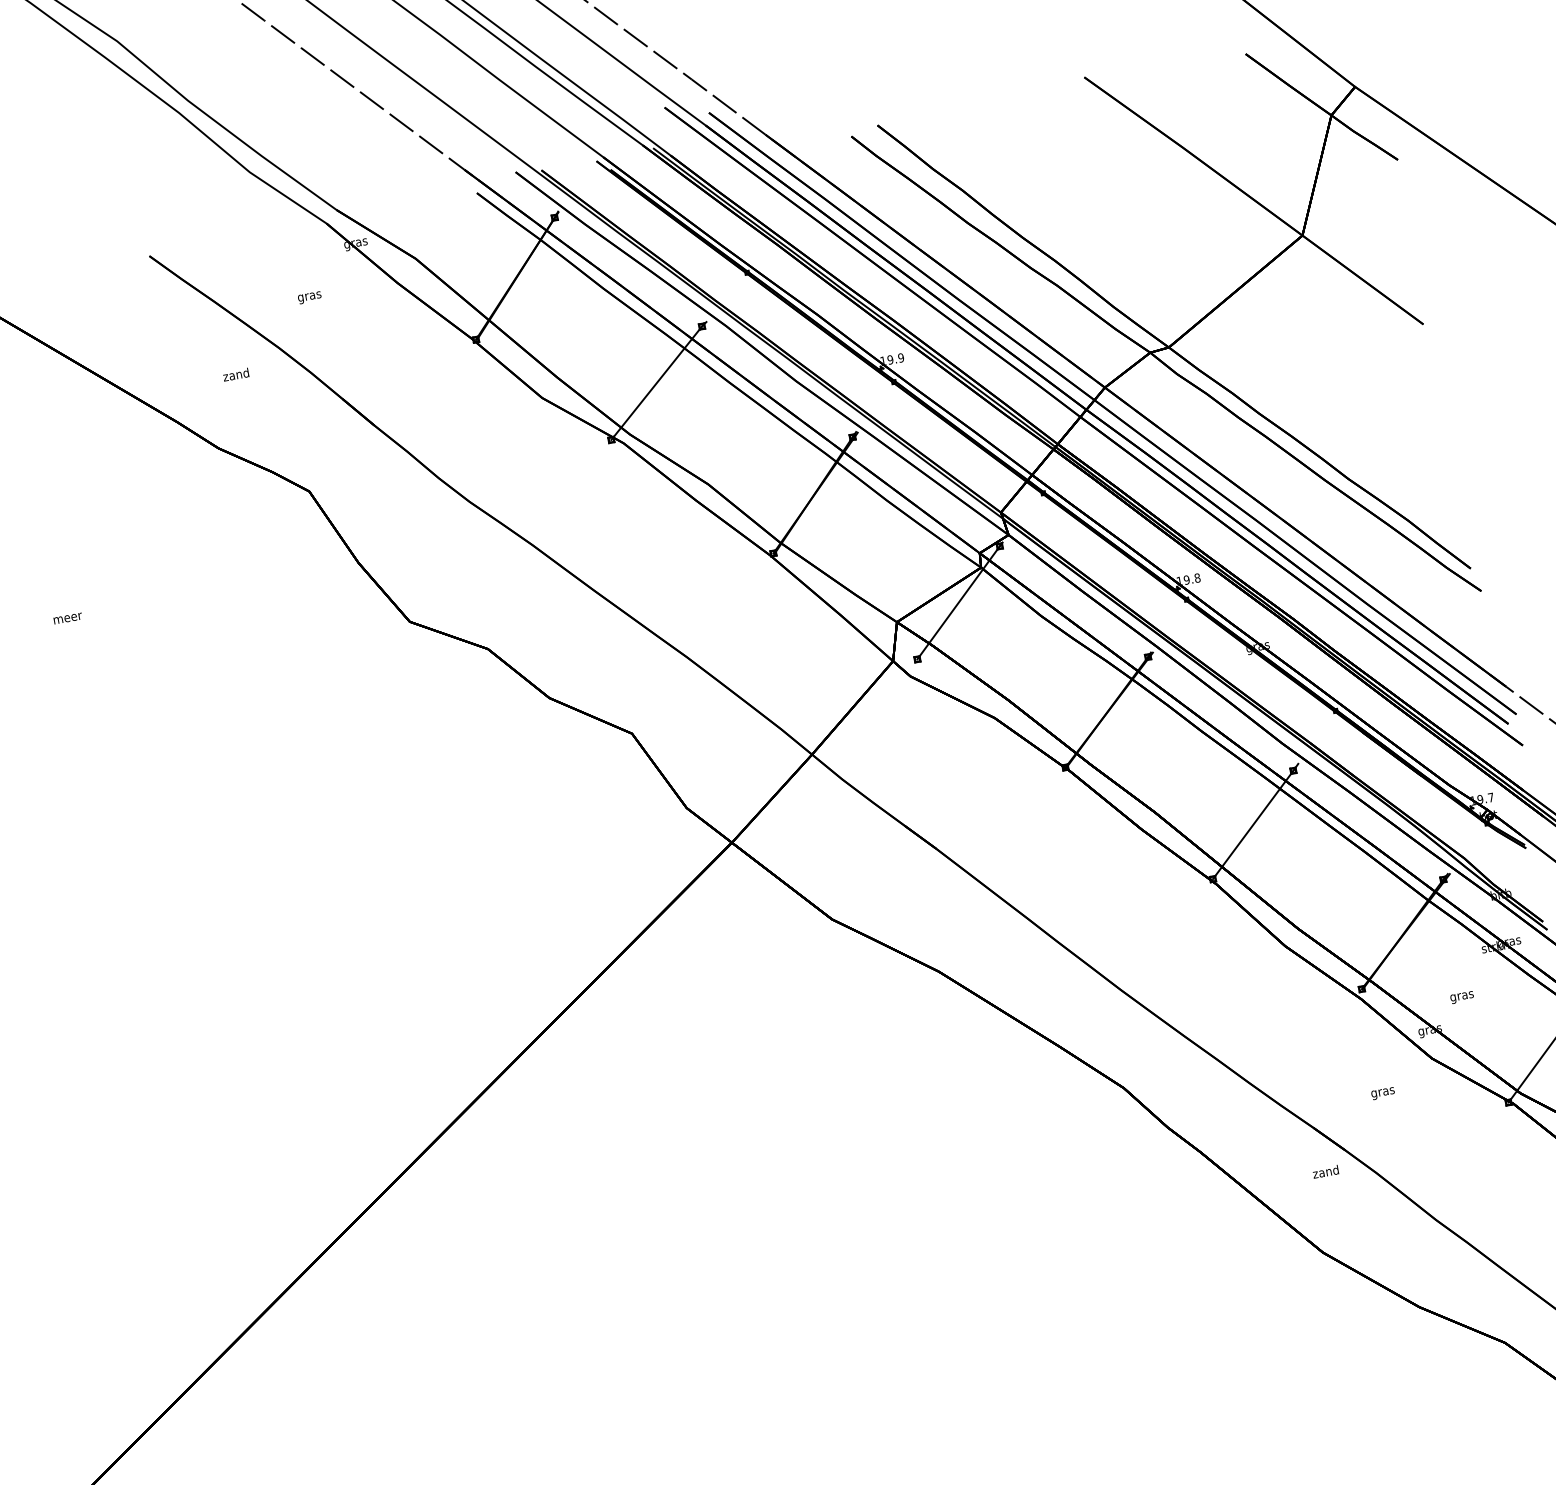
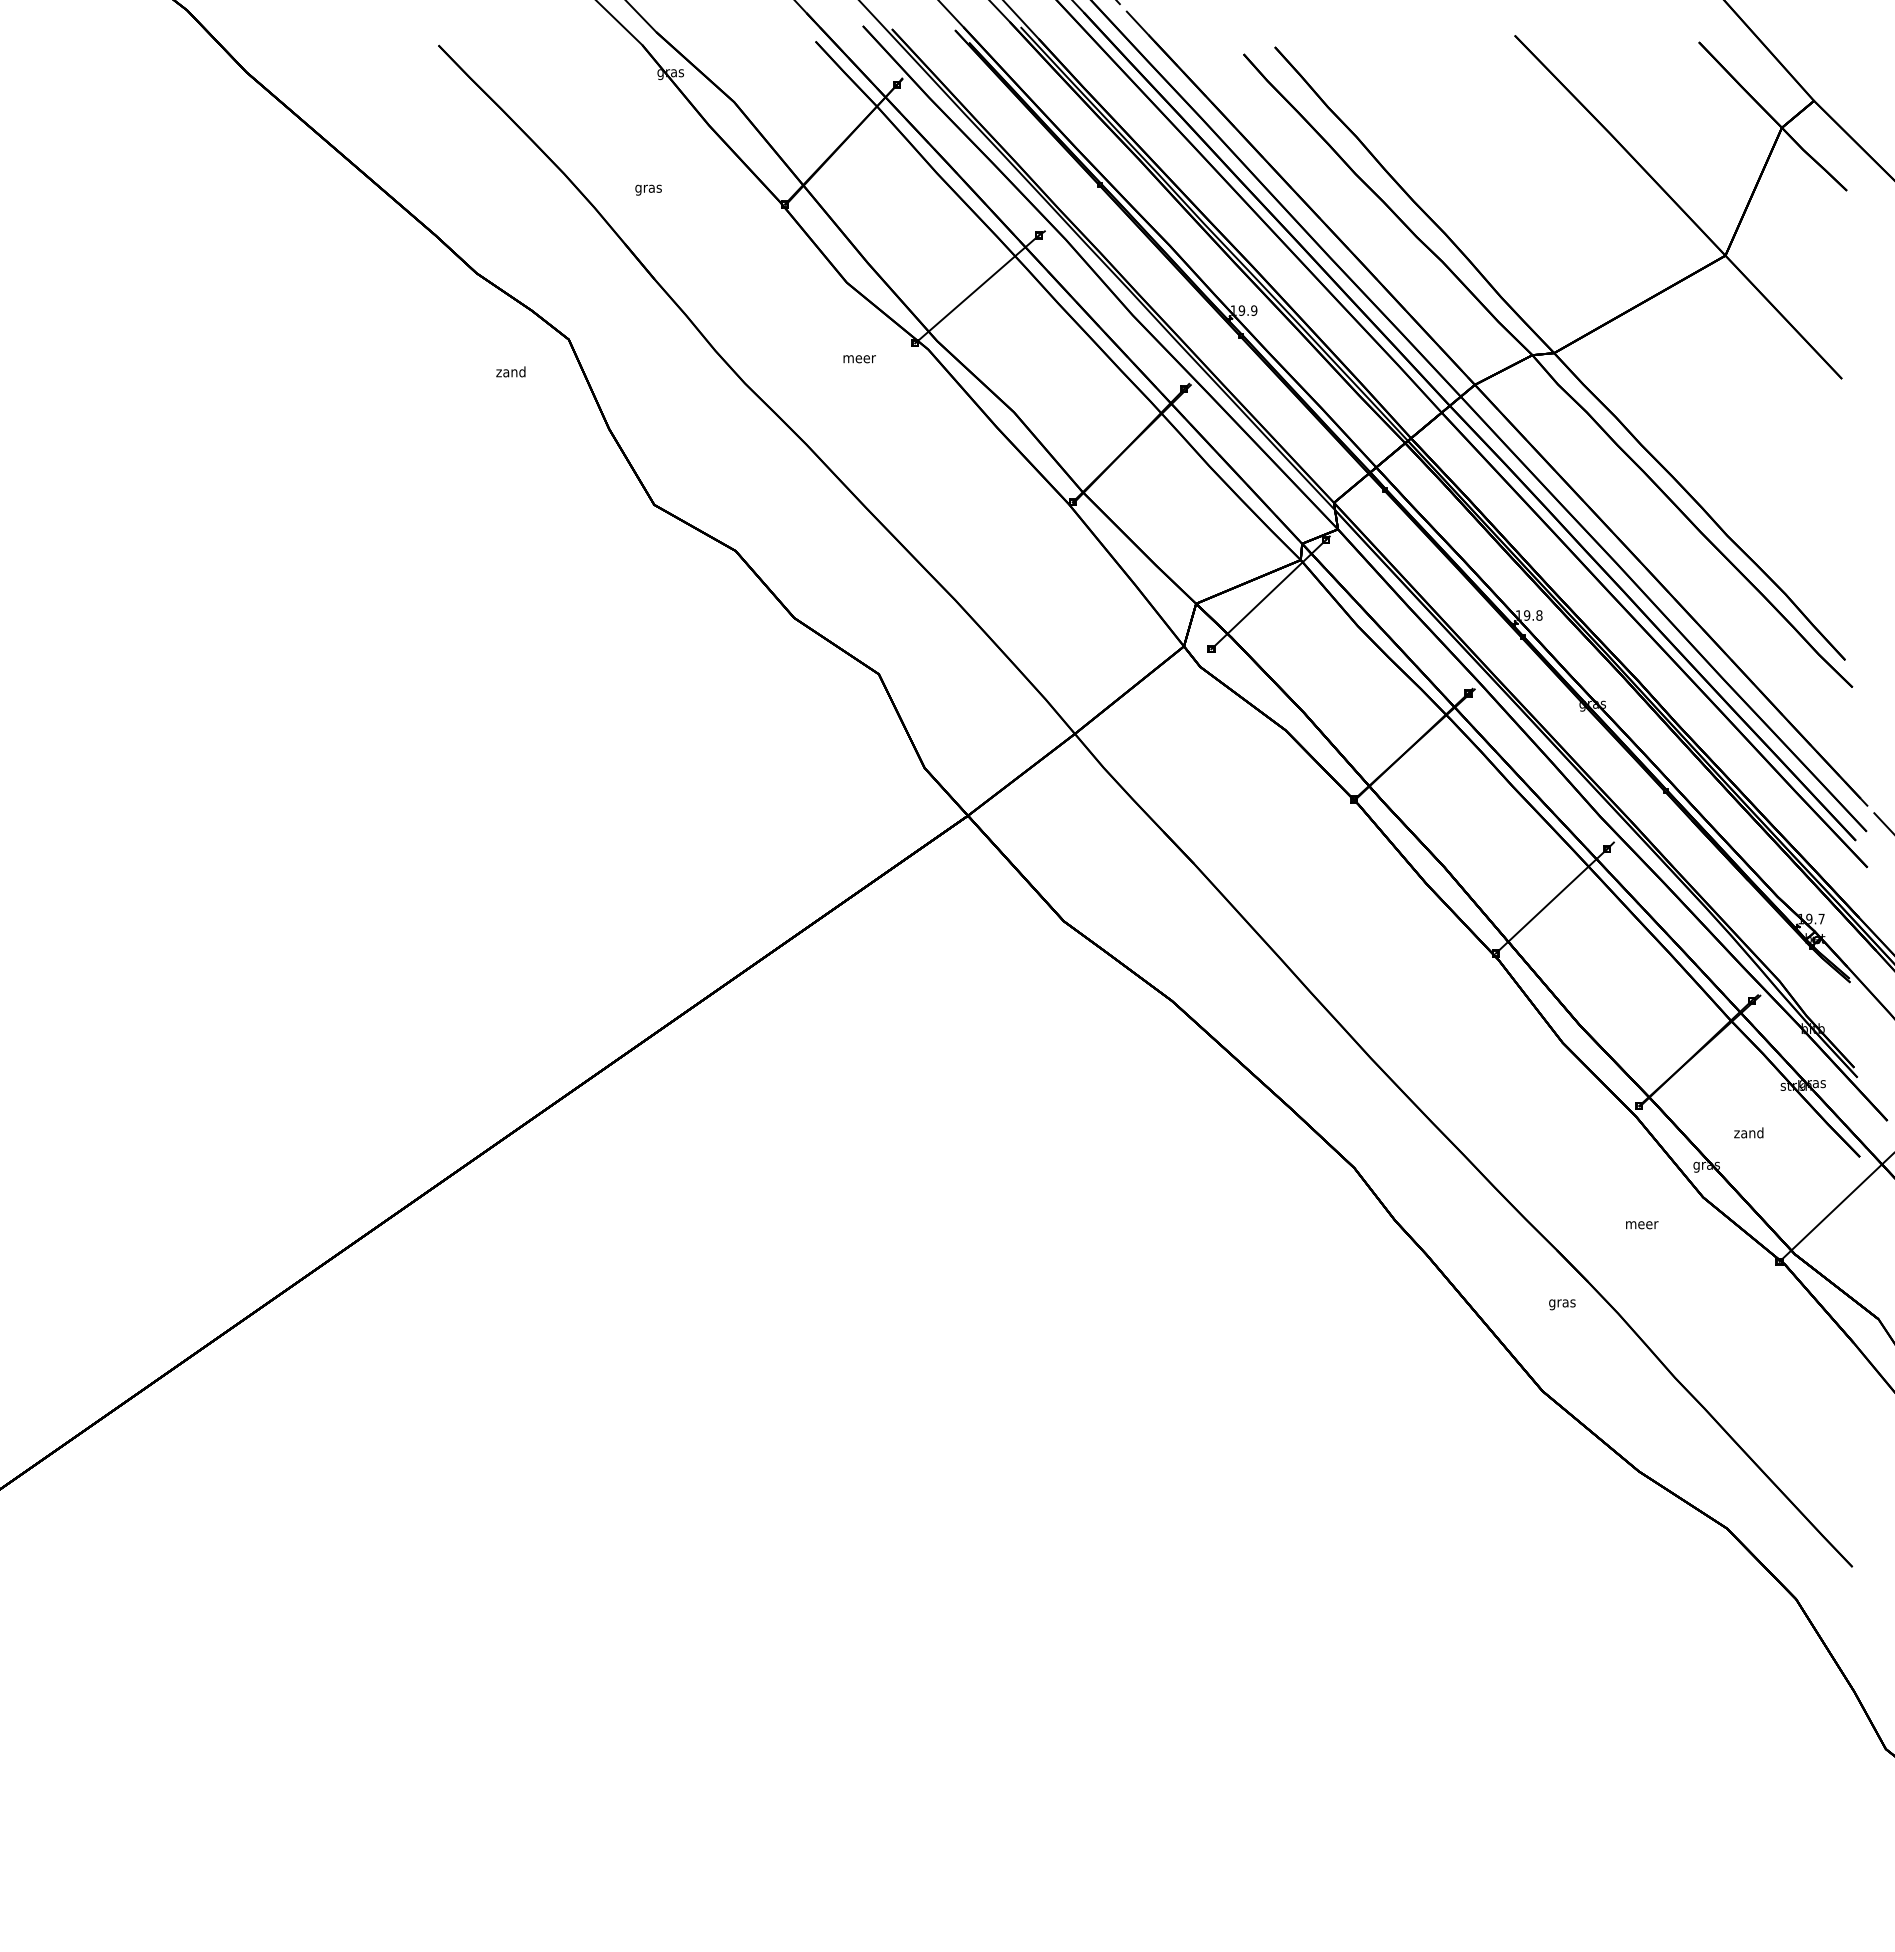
text: (309, 297) -> (648, 189), moved
text: (235, 374) -> (510, 371), moved
text: (67, 618) -> (859, 359), moved
text: (1461, 996) -> (1748, 1134), gras -> zand
text: (1383, 1093) -> (1642, 1226), gras -> meer
text: (1325, 1173) -> (1561, 1303), zand -> gras

